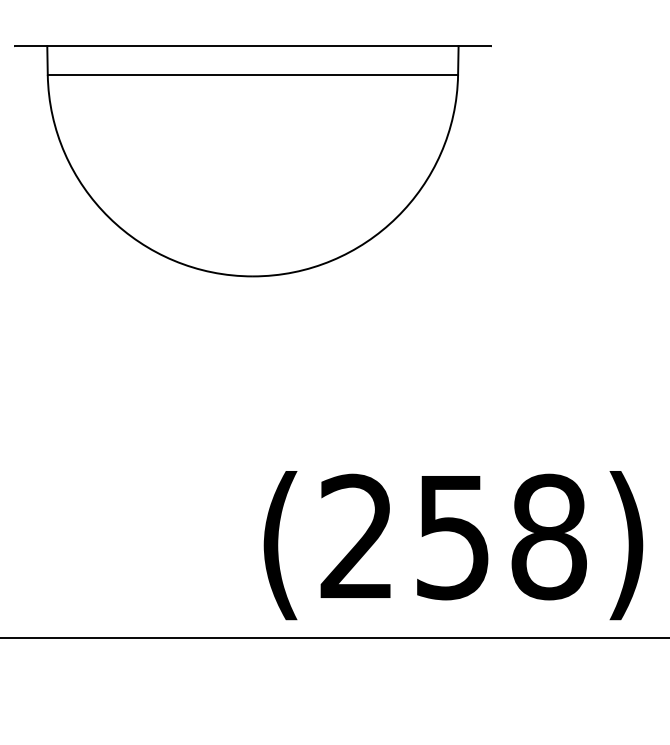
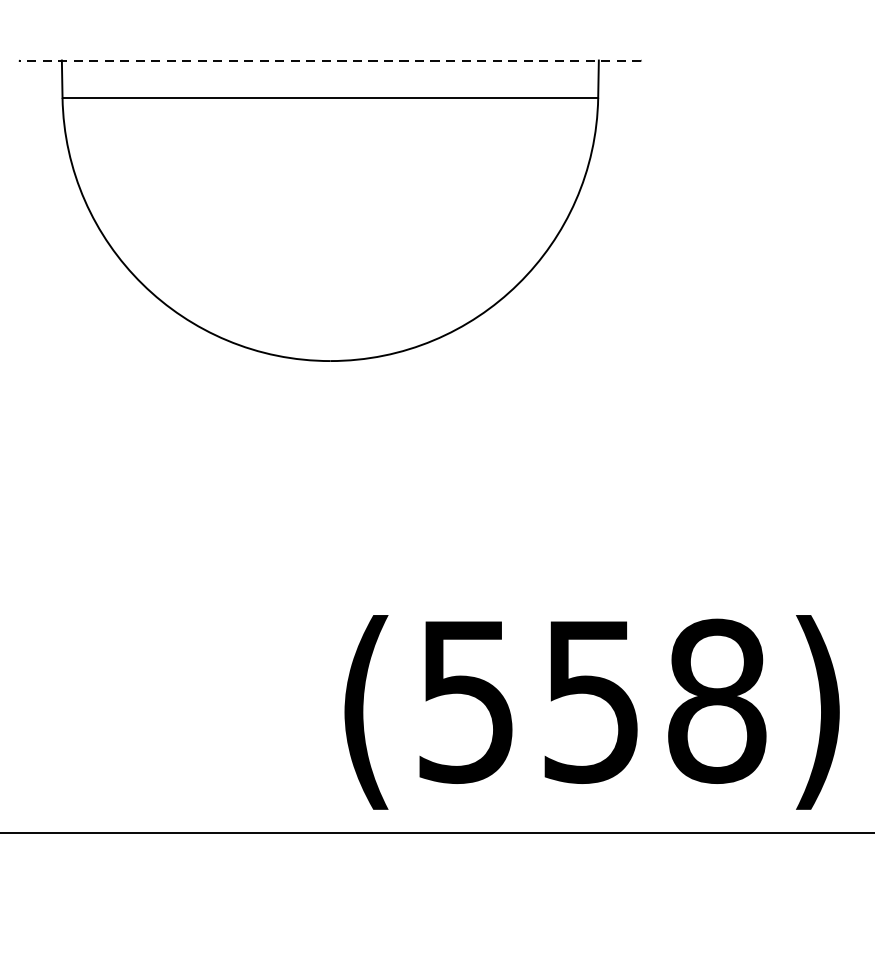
line: (252, 46) -> (329, 60), solid -> dashed
text: (356, 536) -> (465, 700), (258) -> (558)

